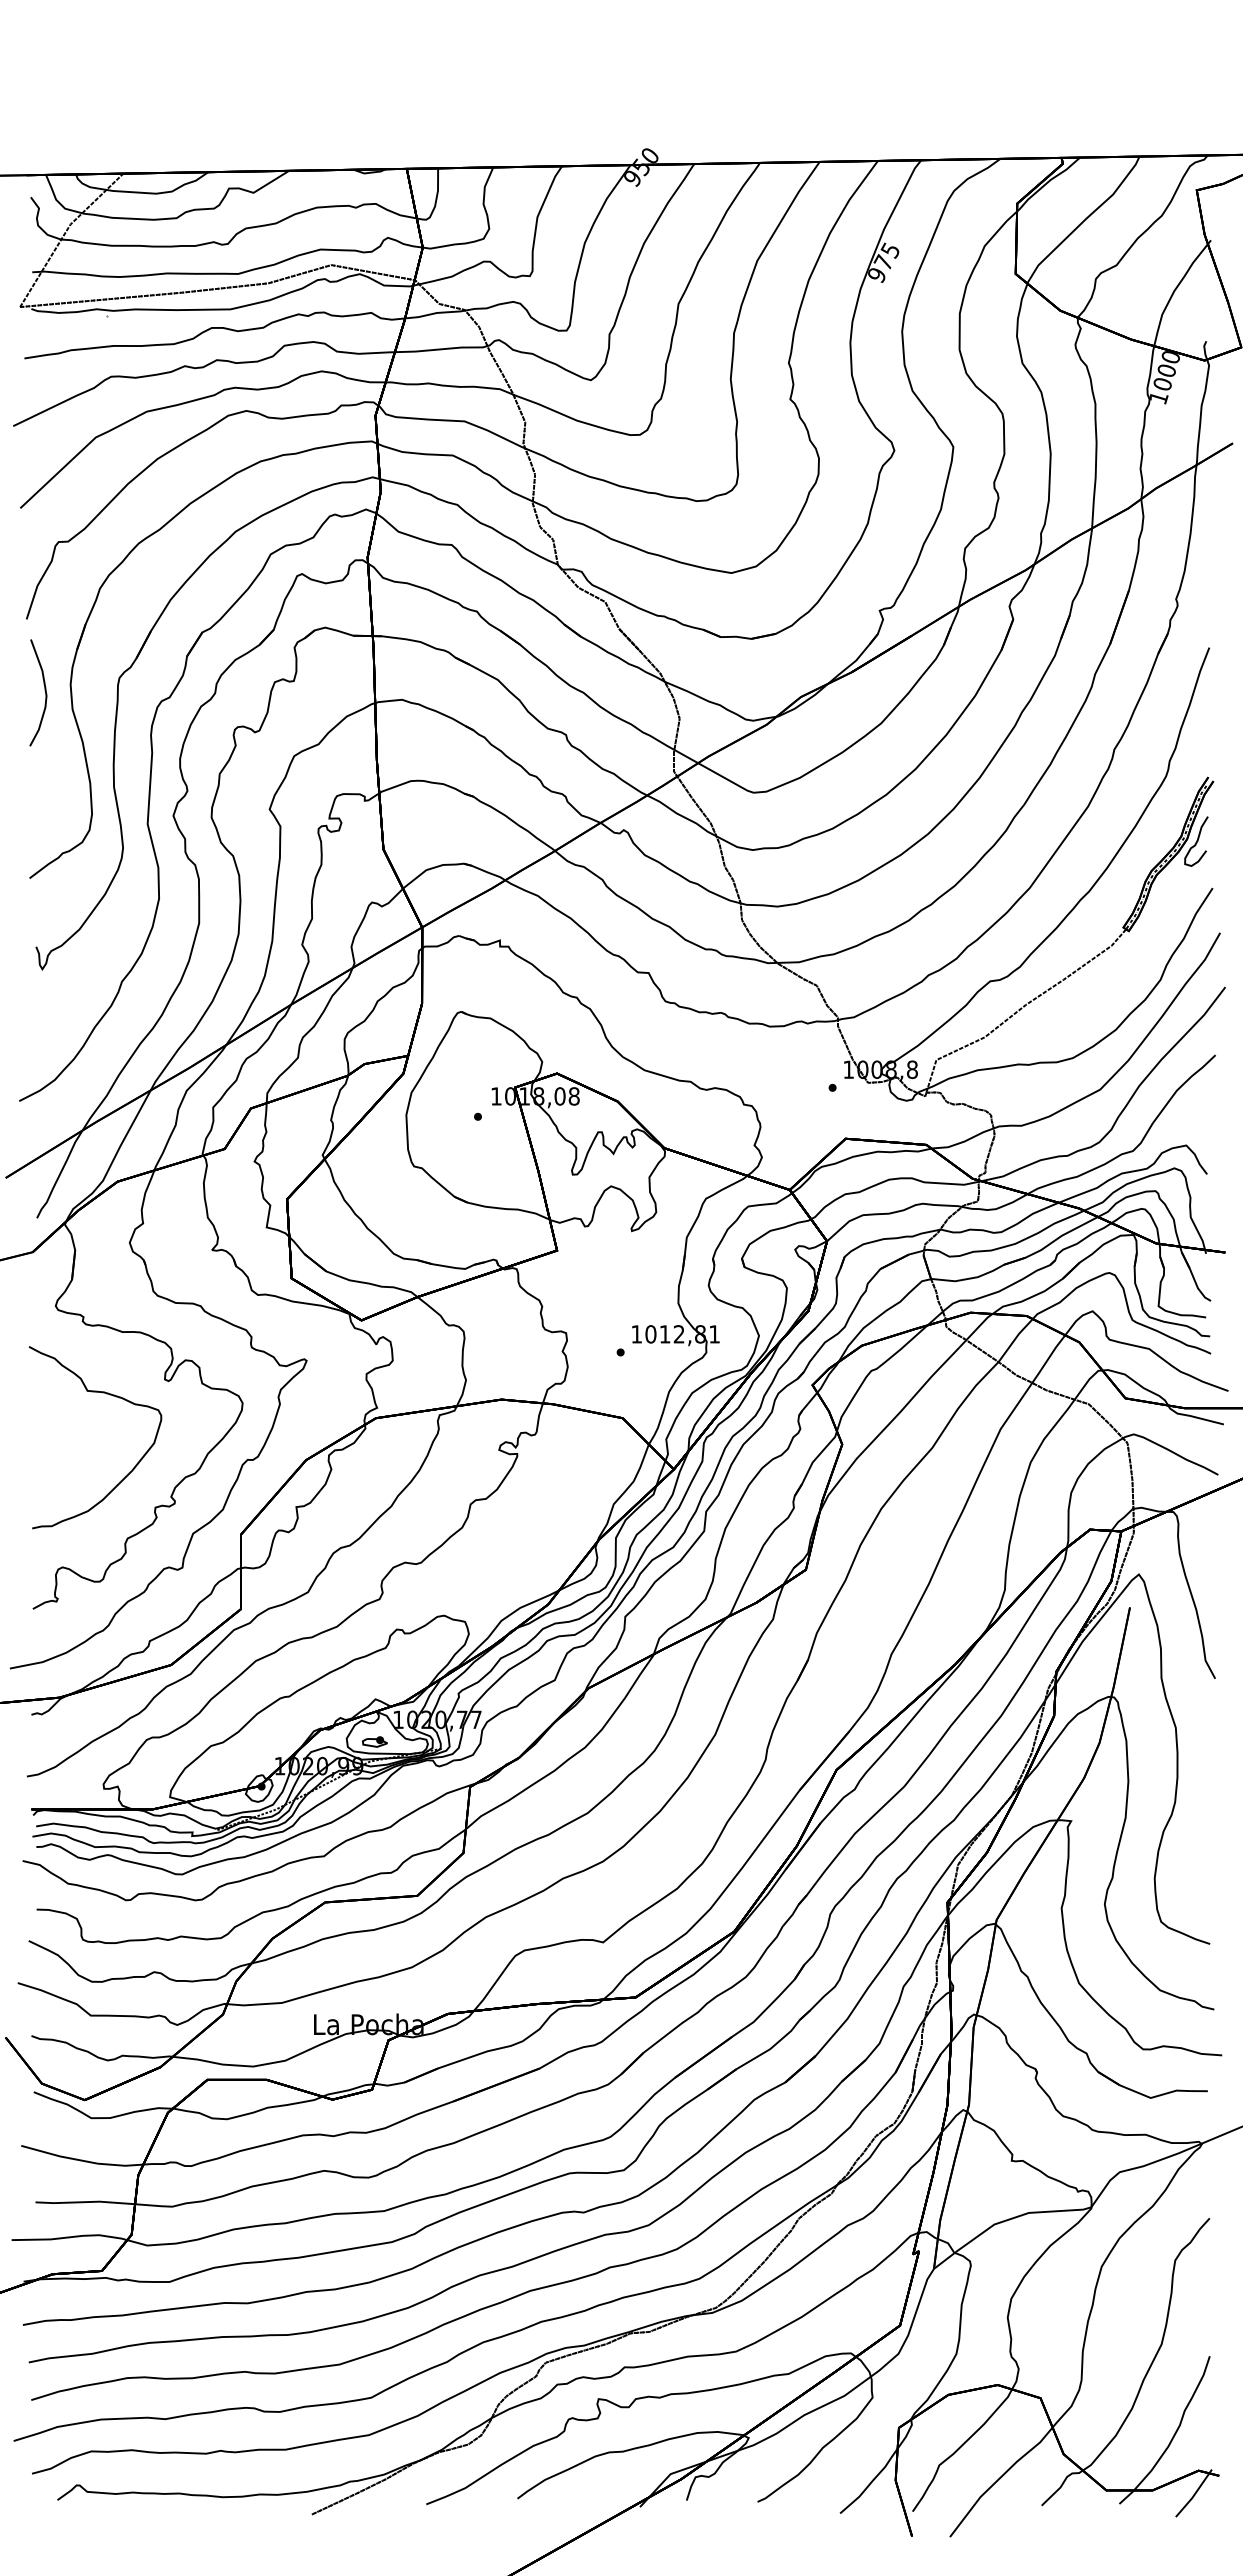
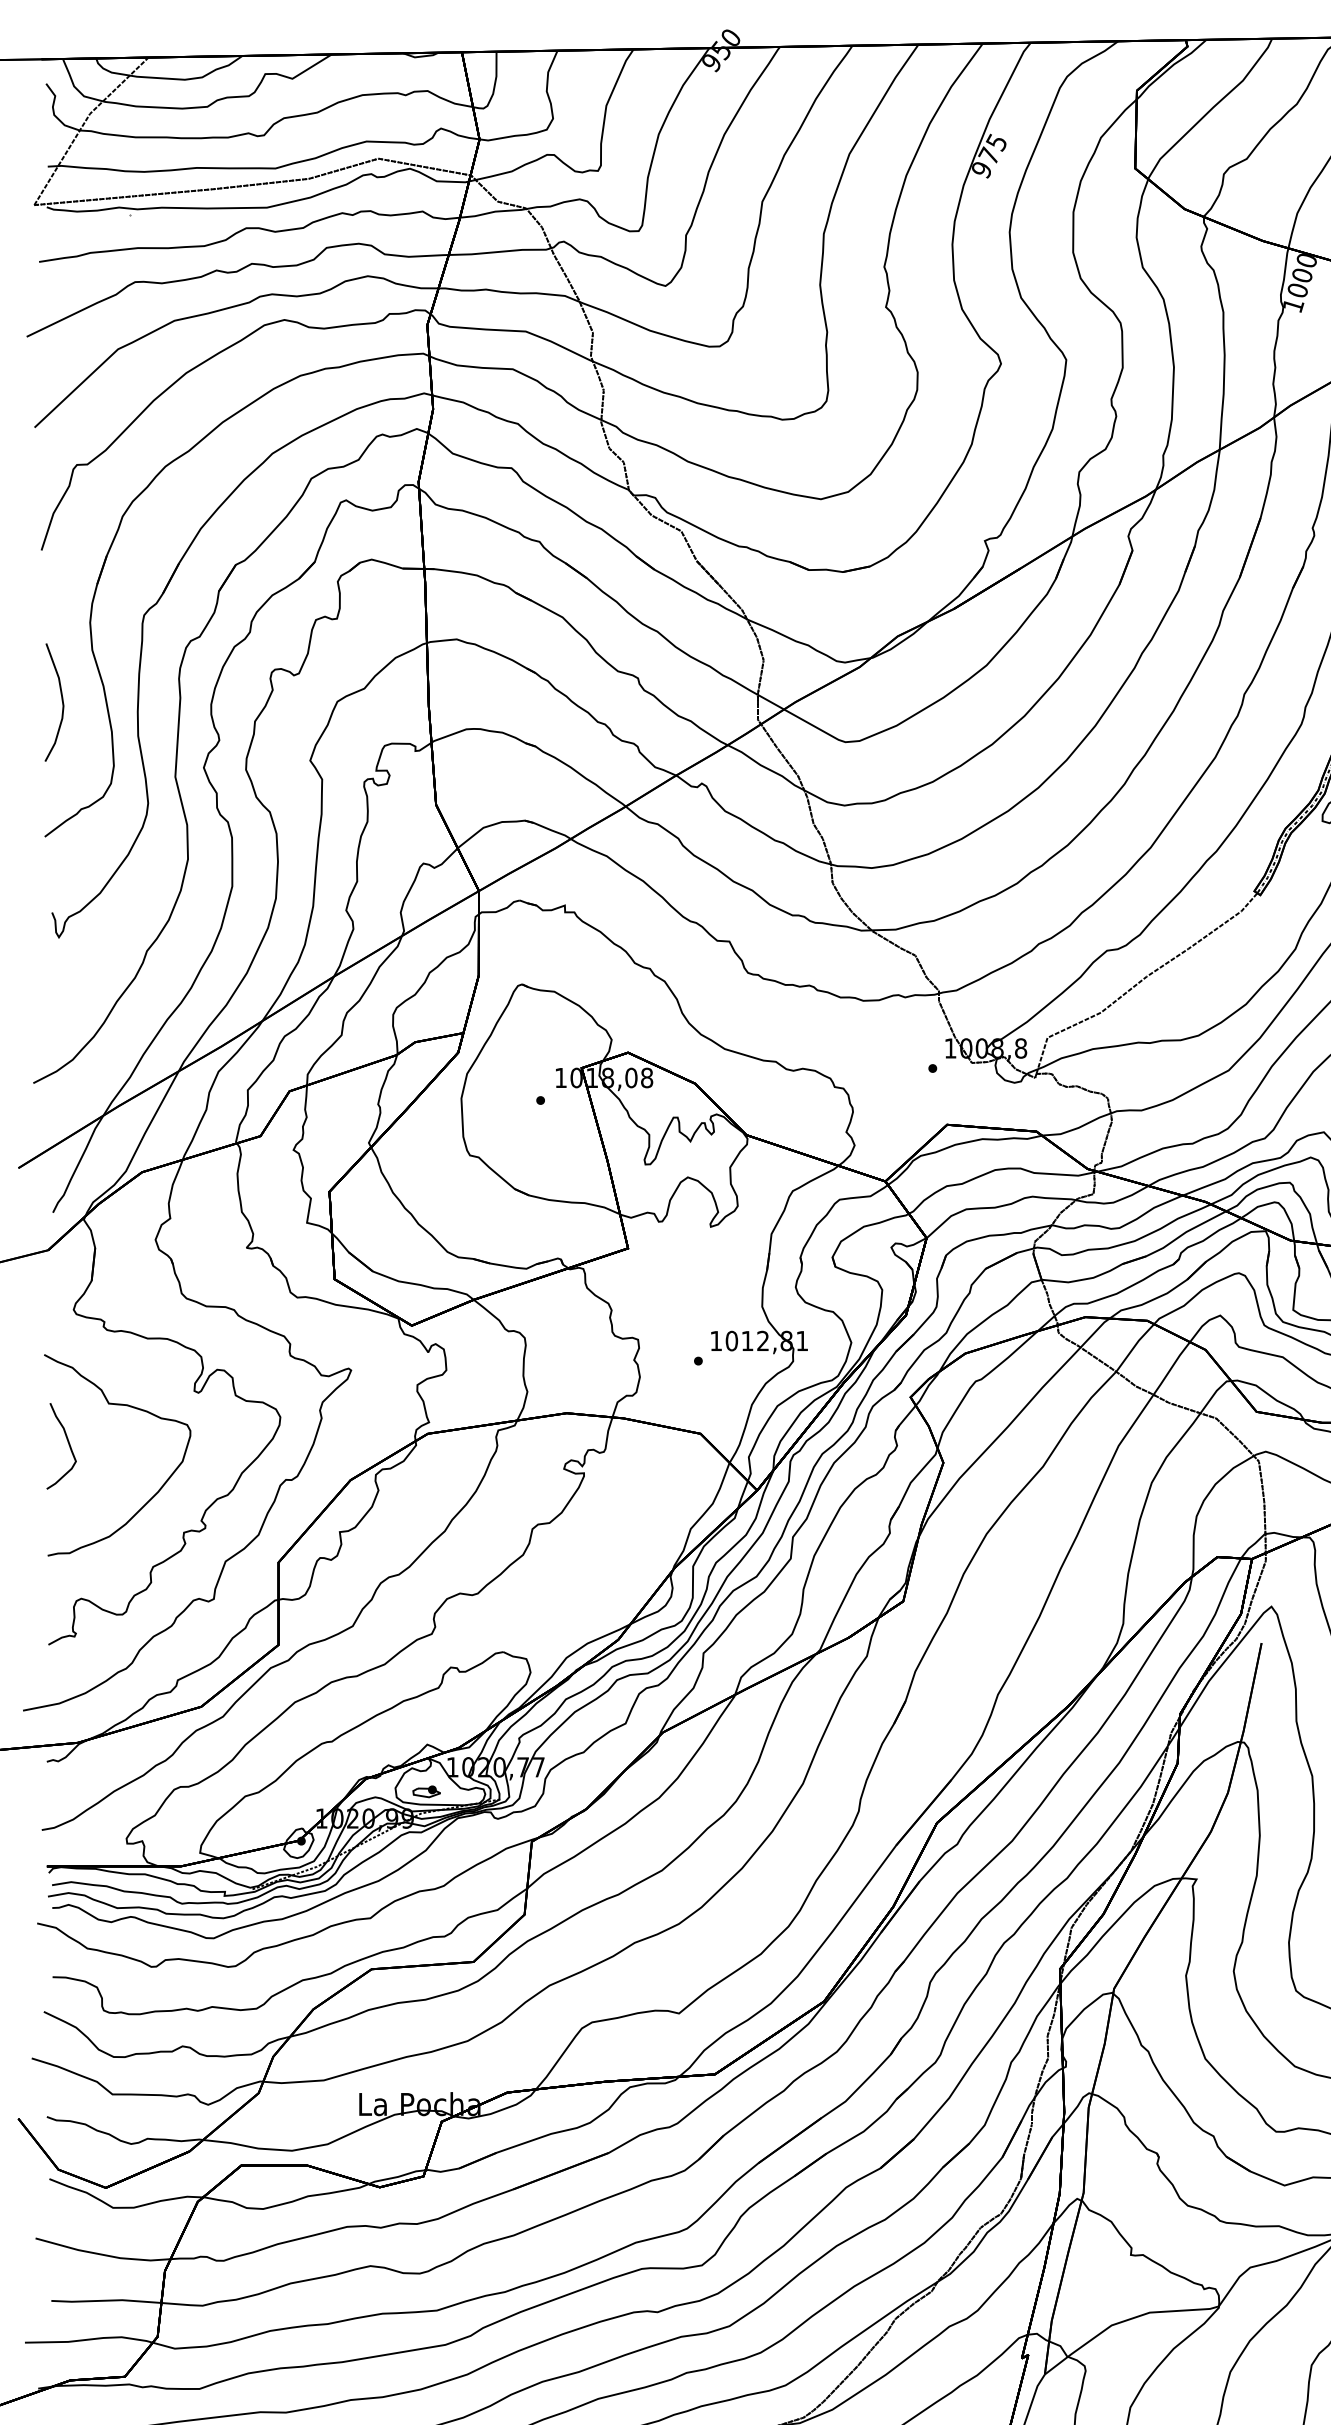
curve: (44, 690) -> (61, 699), moved
curve: (50, 1427) -> (67, 1444), added

